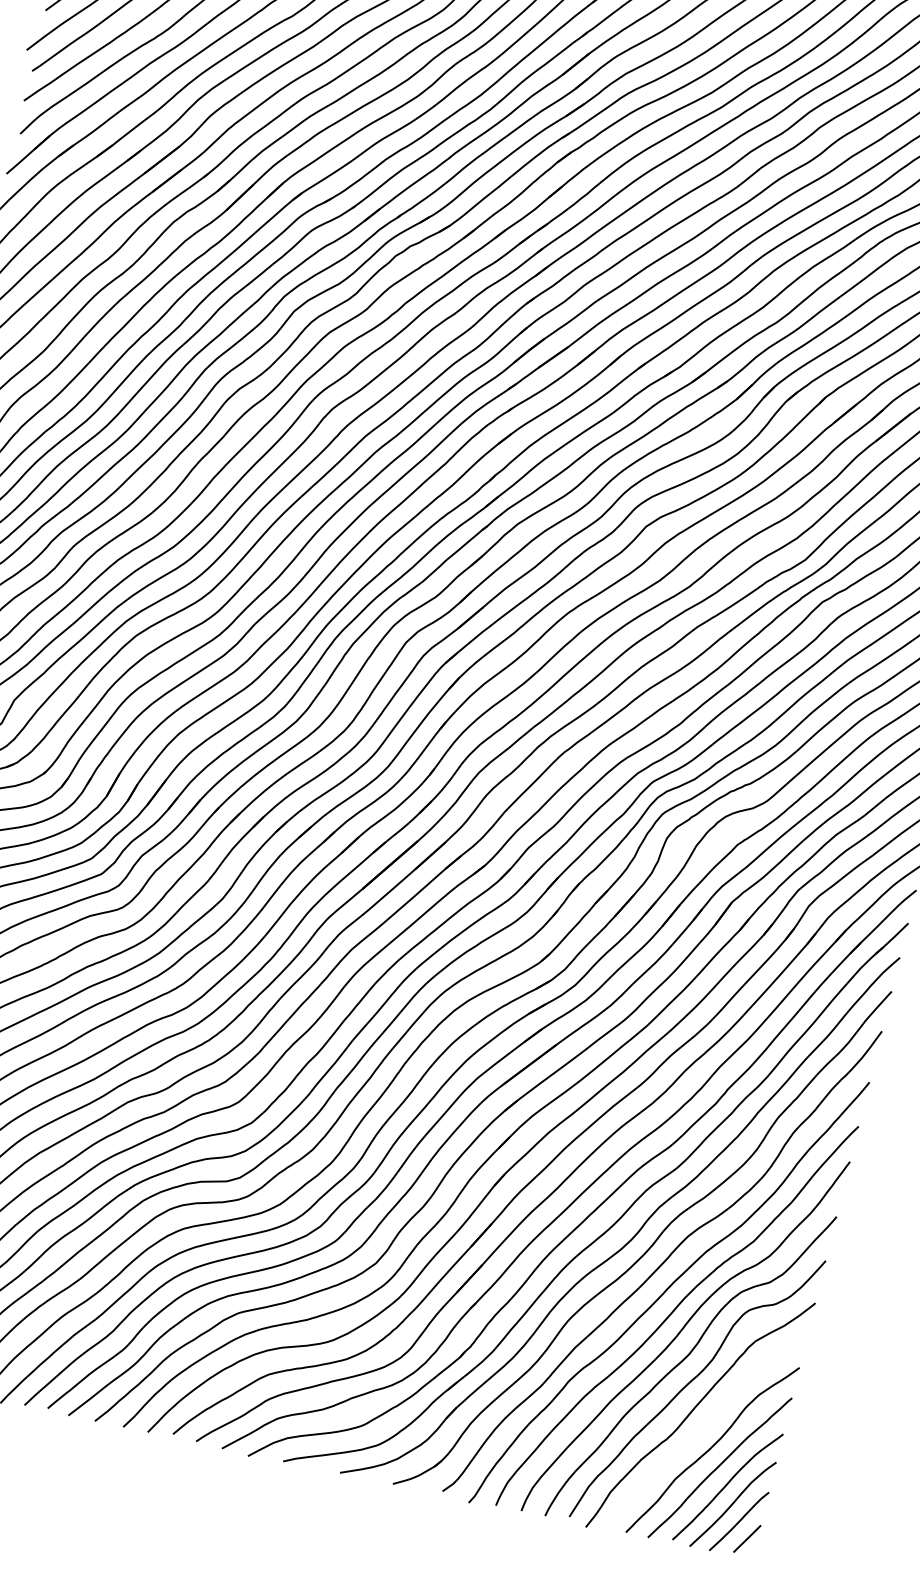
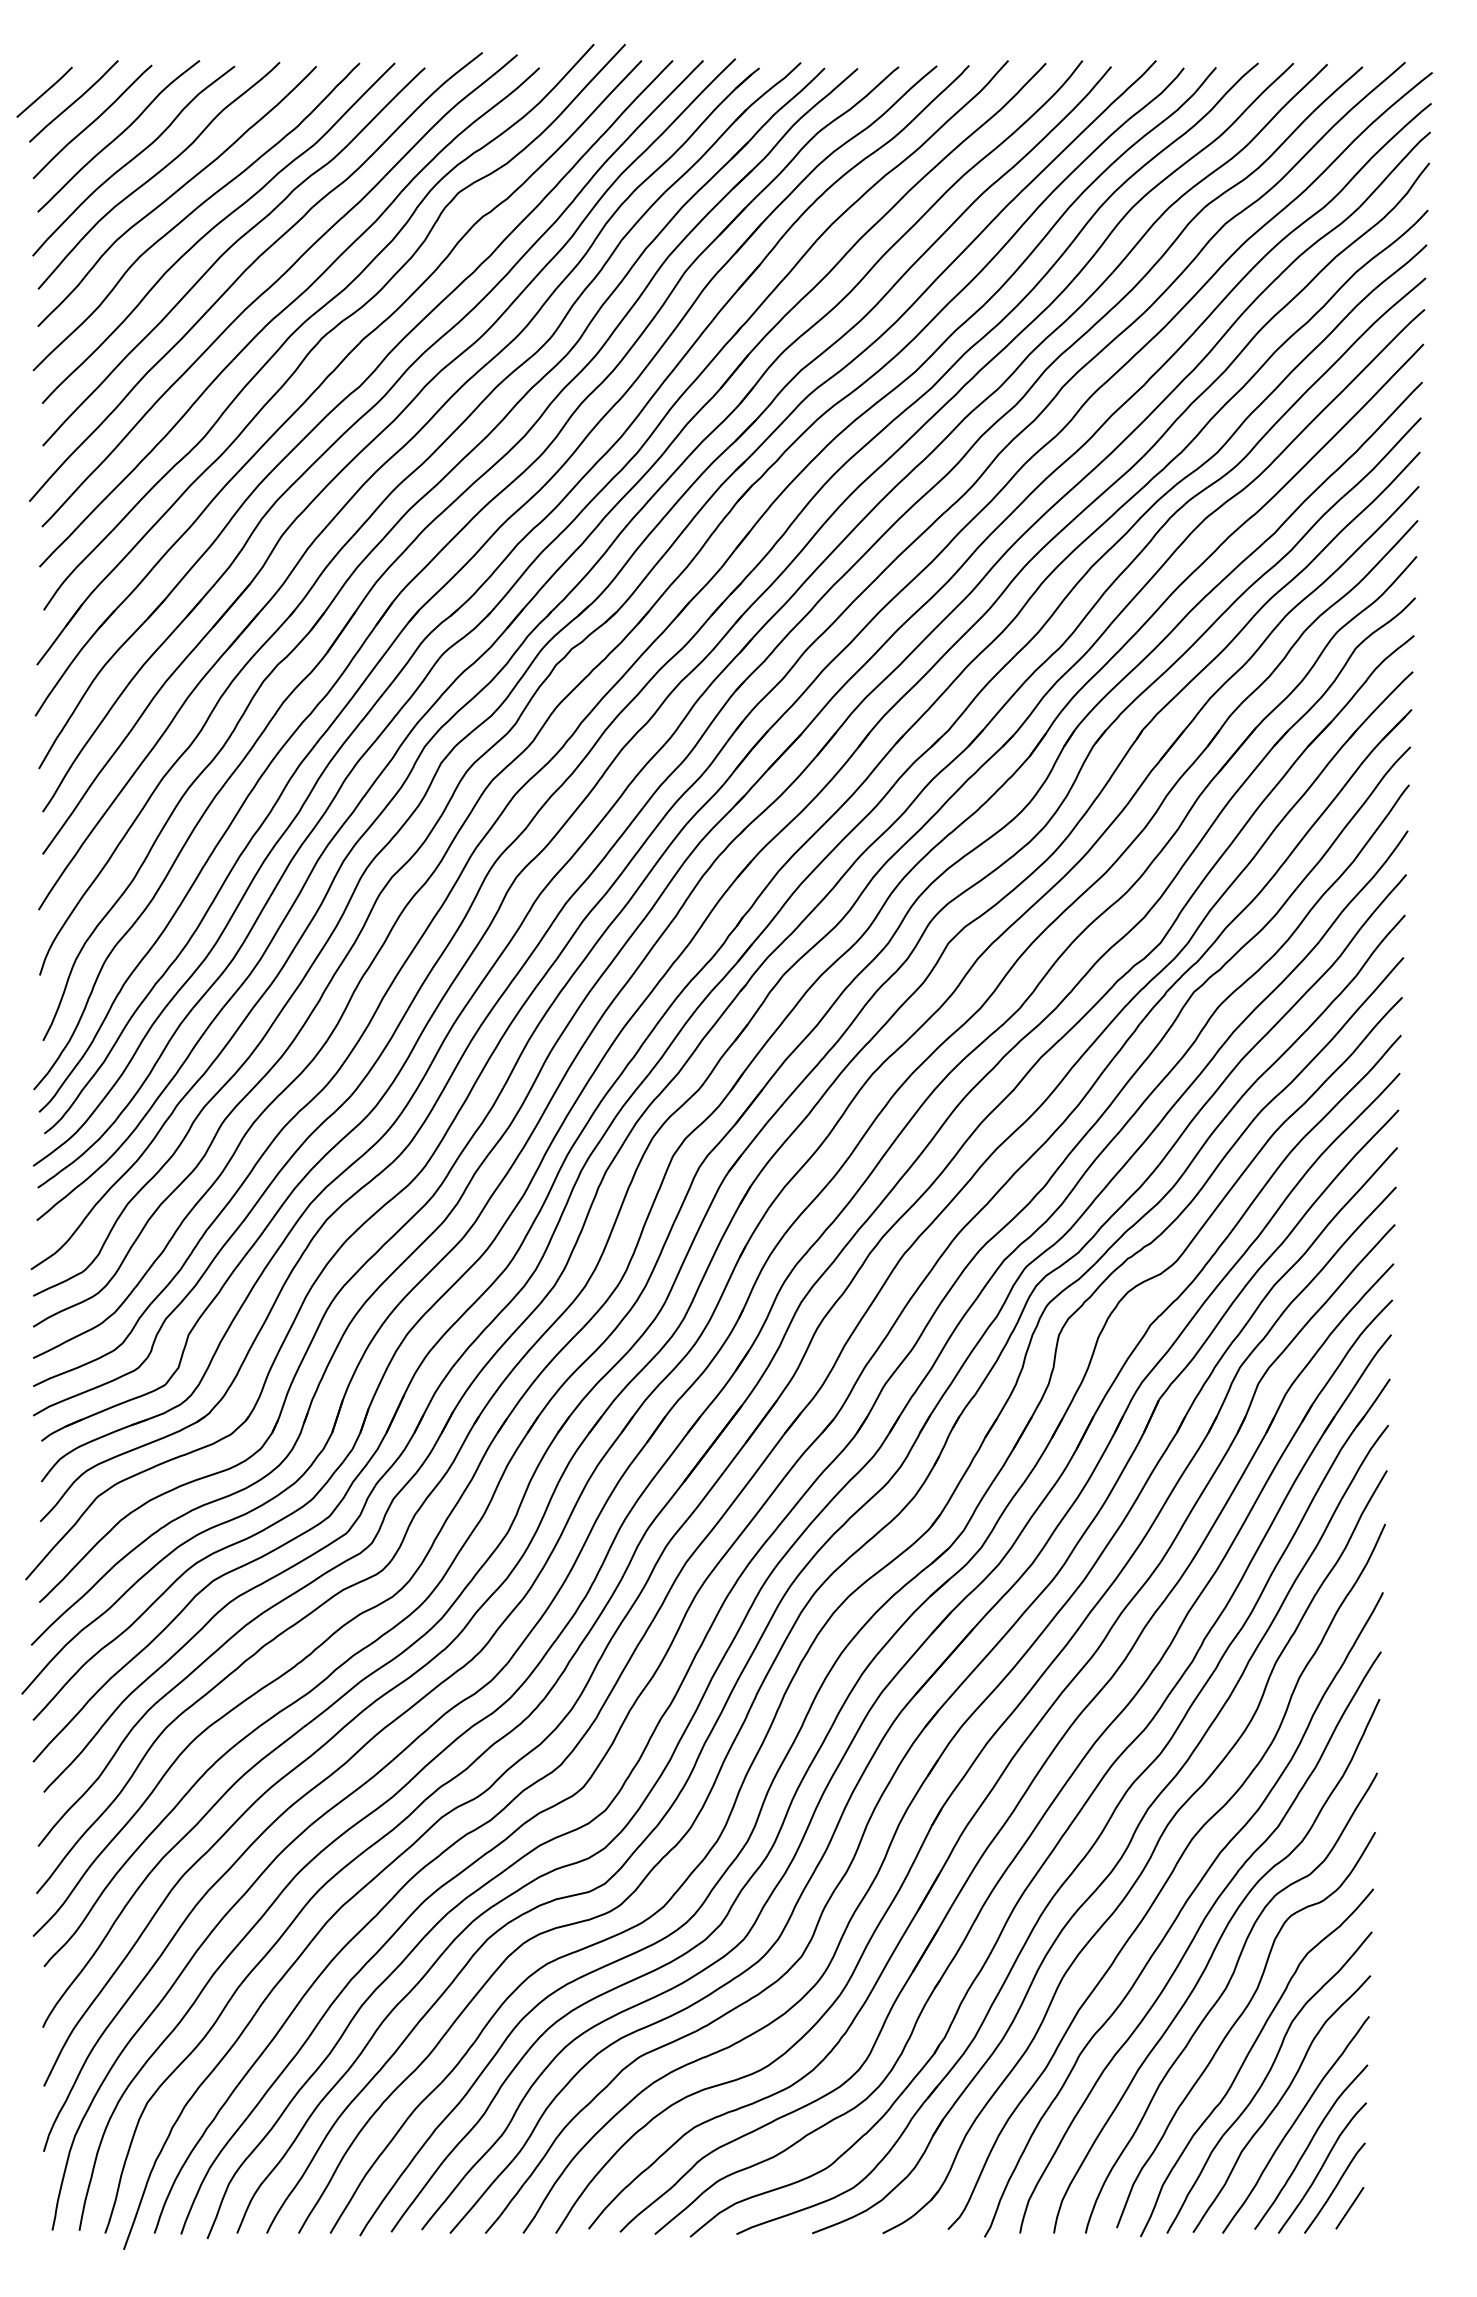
curve: (704, 1429) -> (1265, 2080), added

